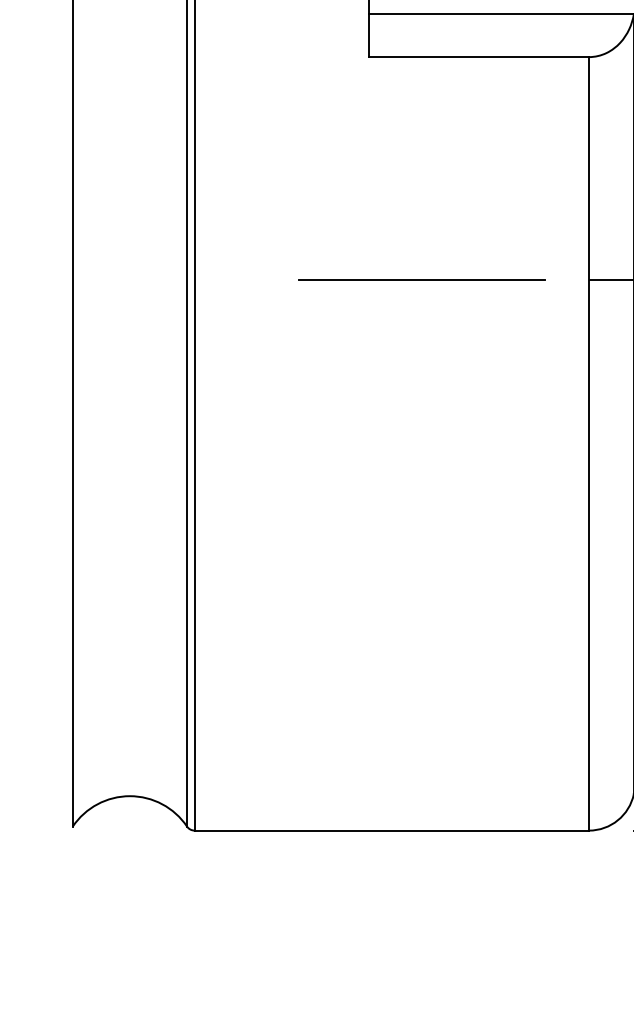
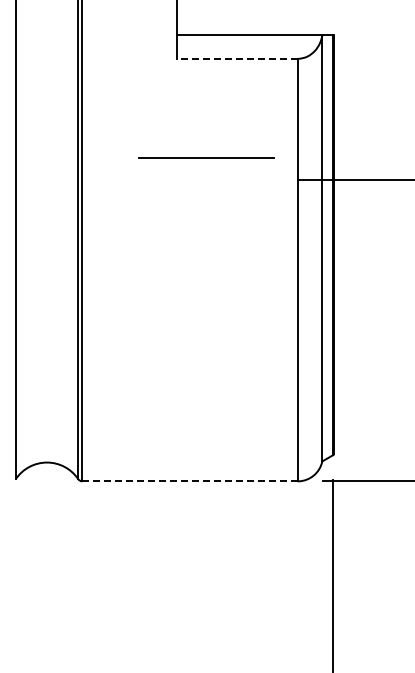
line: (478, 56) -> (237, 58), solid -> dashed
line: (421, 278) -> (206, 157), moved
line: (392, 830) -> (190, 481), solid -> dashed

